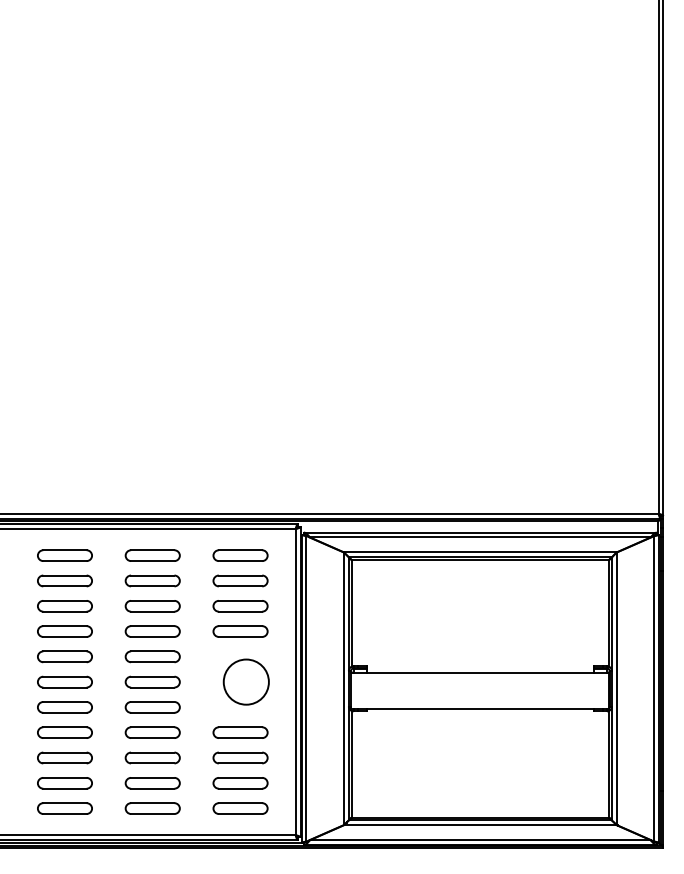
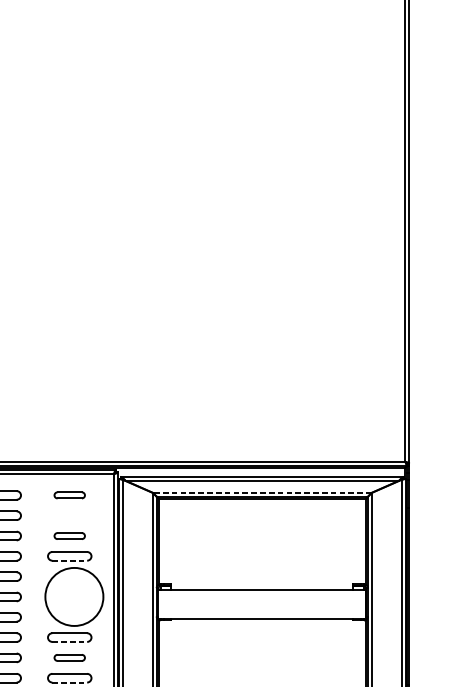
line: (479, 552) -> (261, 492), solid -> dashed
part: (240, 555) -> (69, 495), size x0.7
part: (240, 580) -> (69, 515), removed
part: (240, 606) -> (69, 536), size x0.7
line: (240, 636) -> (69, 560), solid -> dashed
circle: (245, 681) -> (73, 596), size x1.6
line: (240, 738) -> (69, 642), solid -> dashed
part: (240, 757) -> (69, 657), size x0.7
line: (240, 788) -> (69, 682), solid -> dashed

